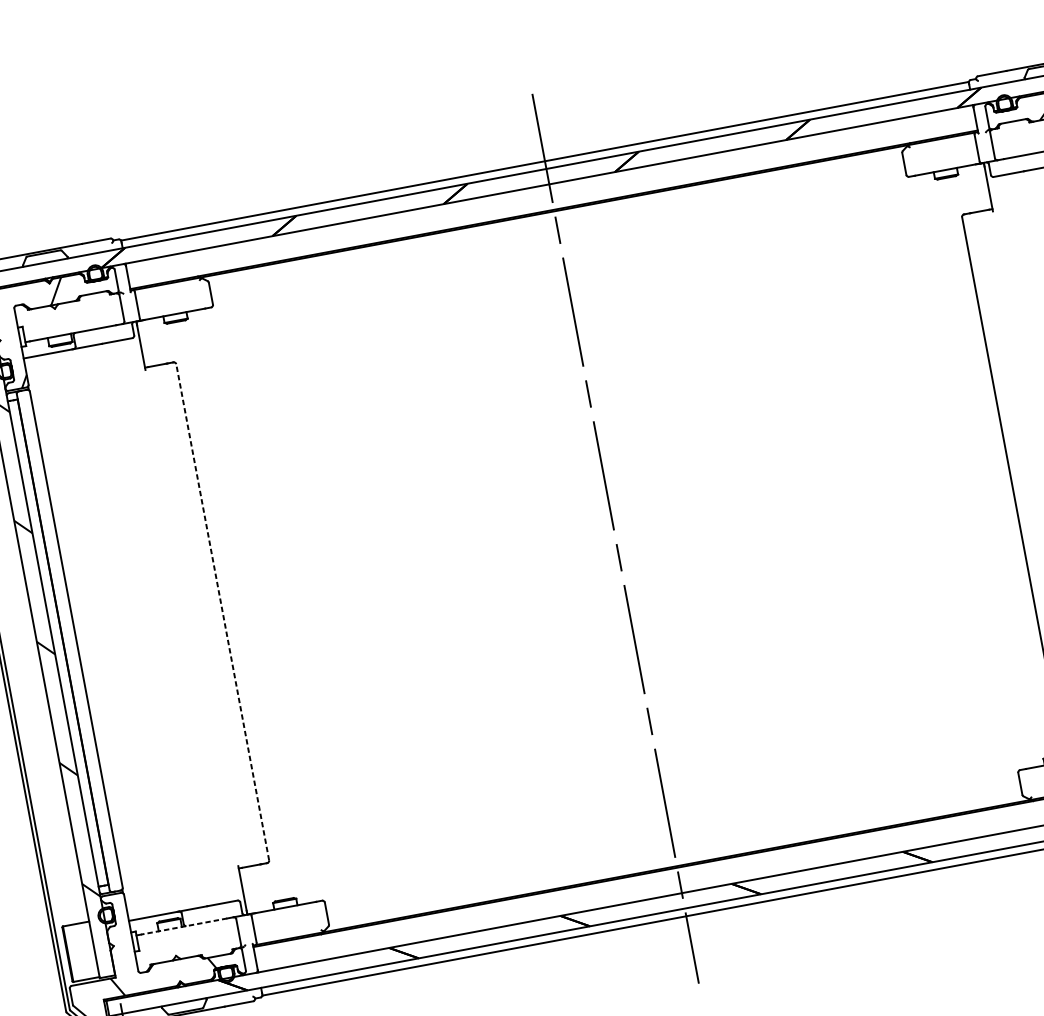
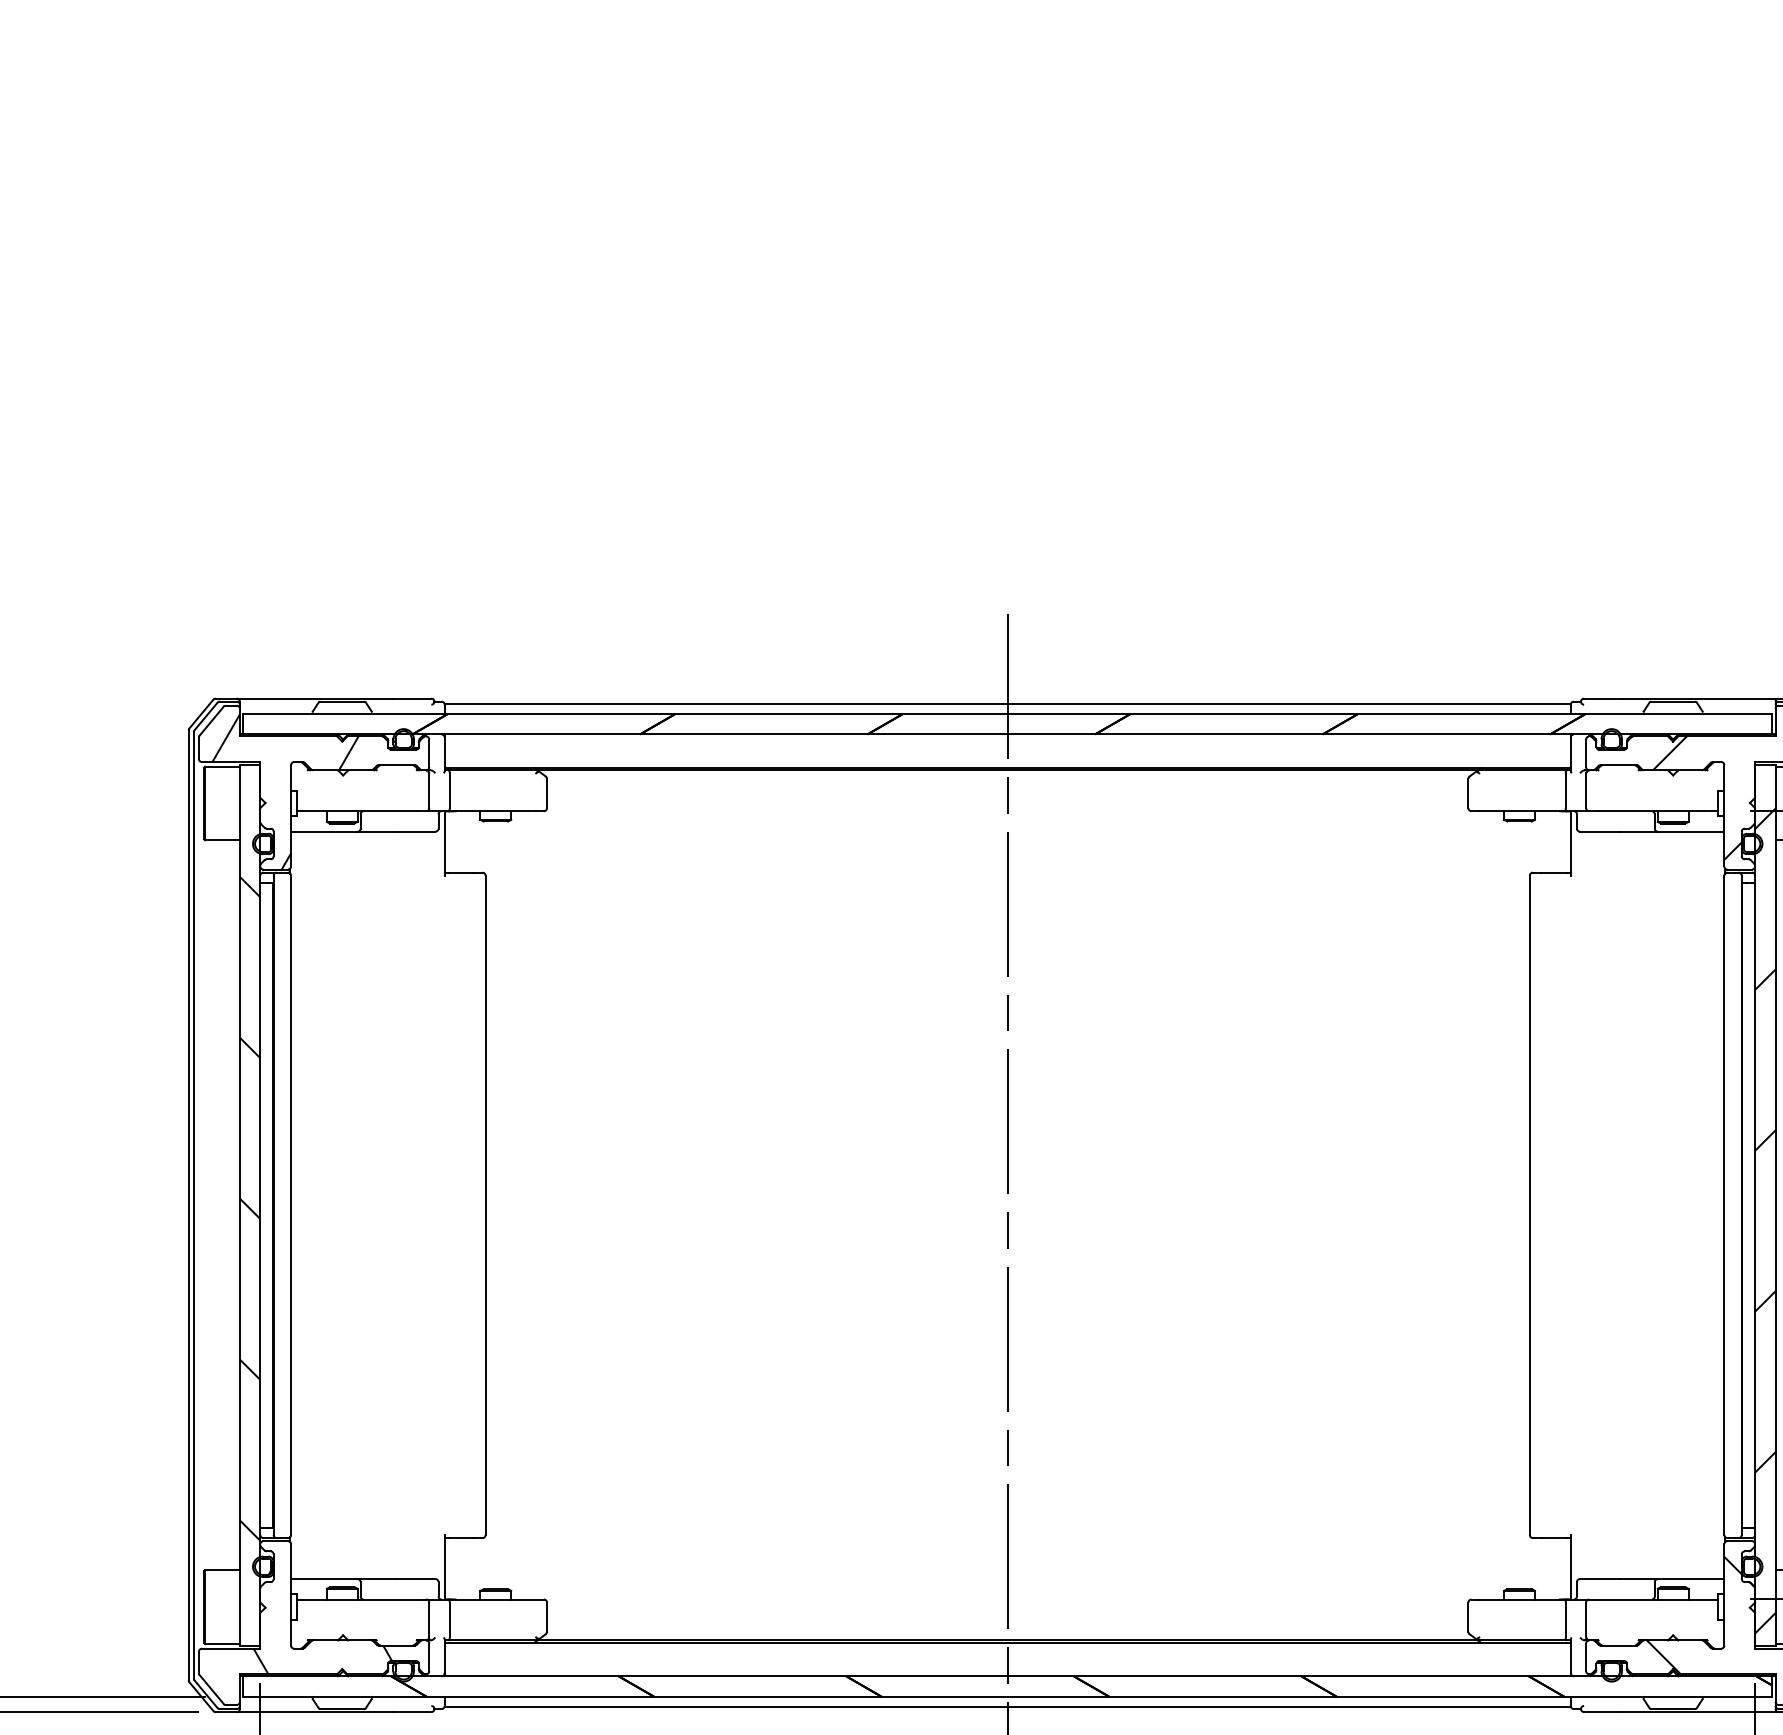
line: (222, 612) -> (485, 1205), dashed -> solid
line: (184, 926) -> (360, 1599), dashed -> solid

